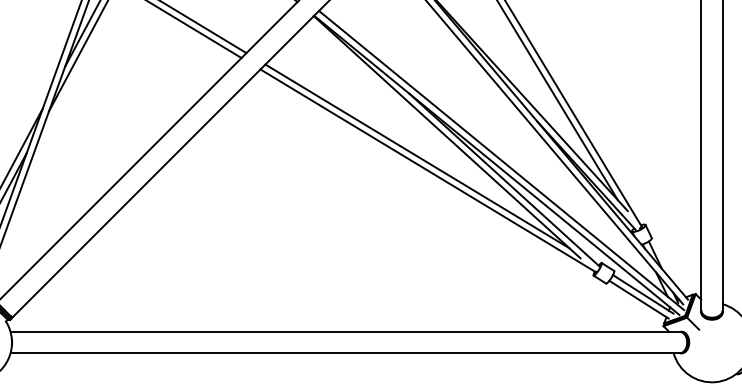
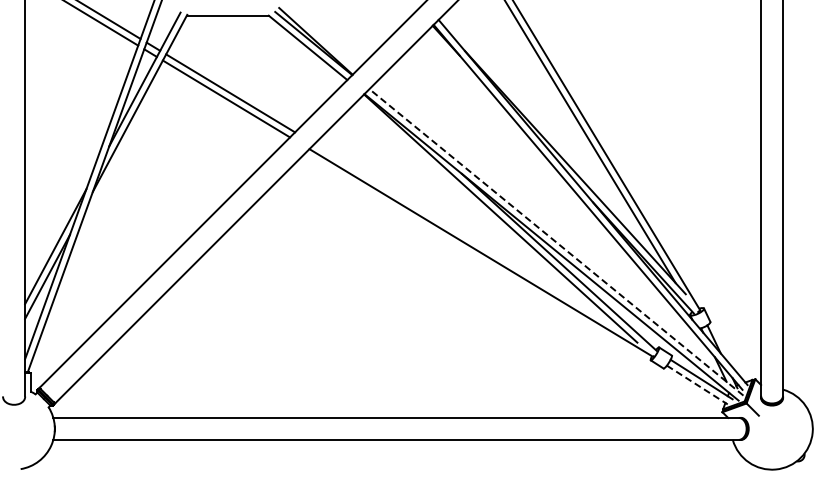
line: (417, 156) -> (470, 238), removed
line: (501, 160) -> (556, 242), solid -> dashed
line: (639, 300) -> (697, 385), solid -> dashed

